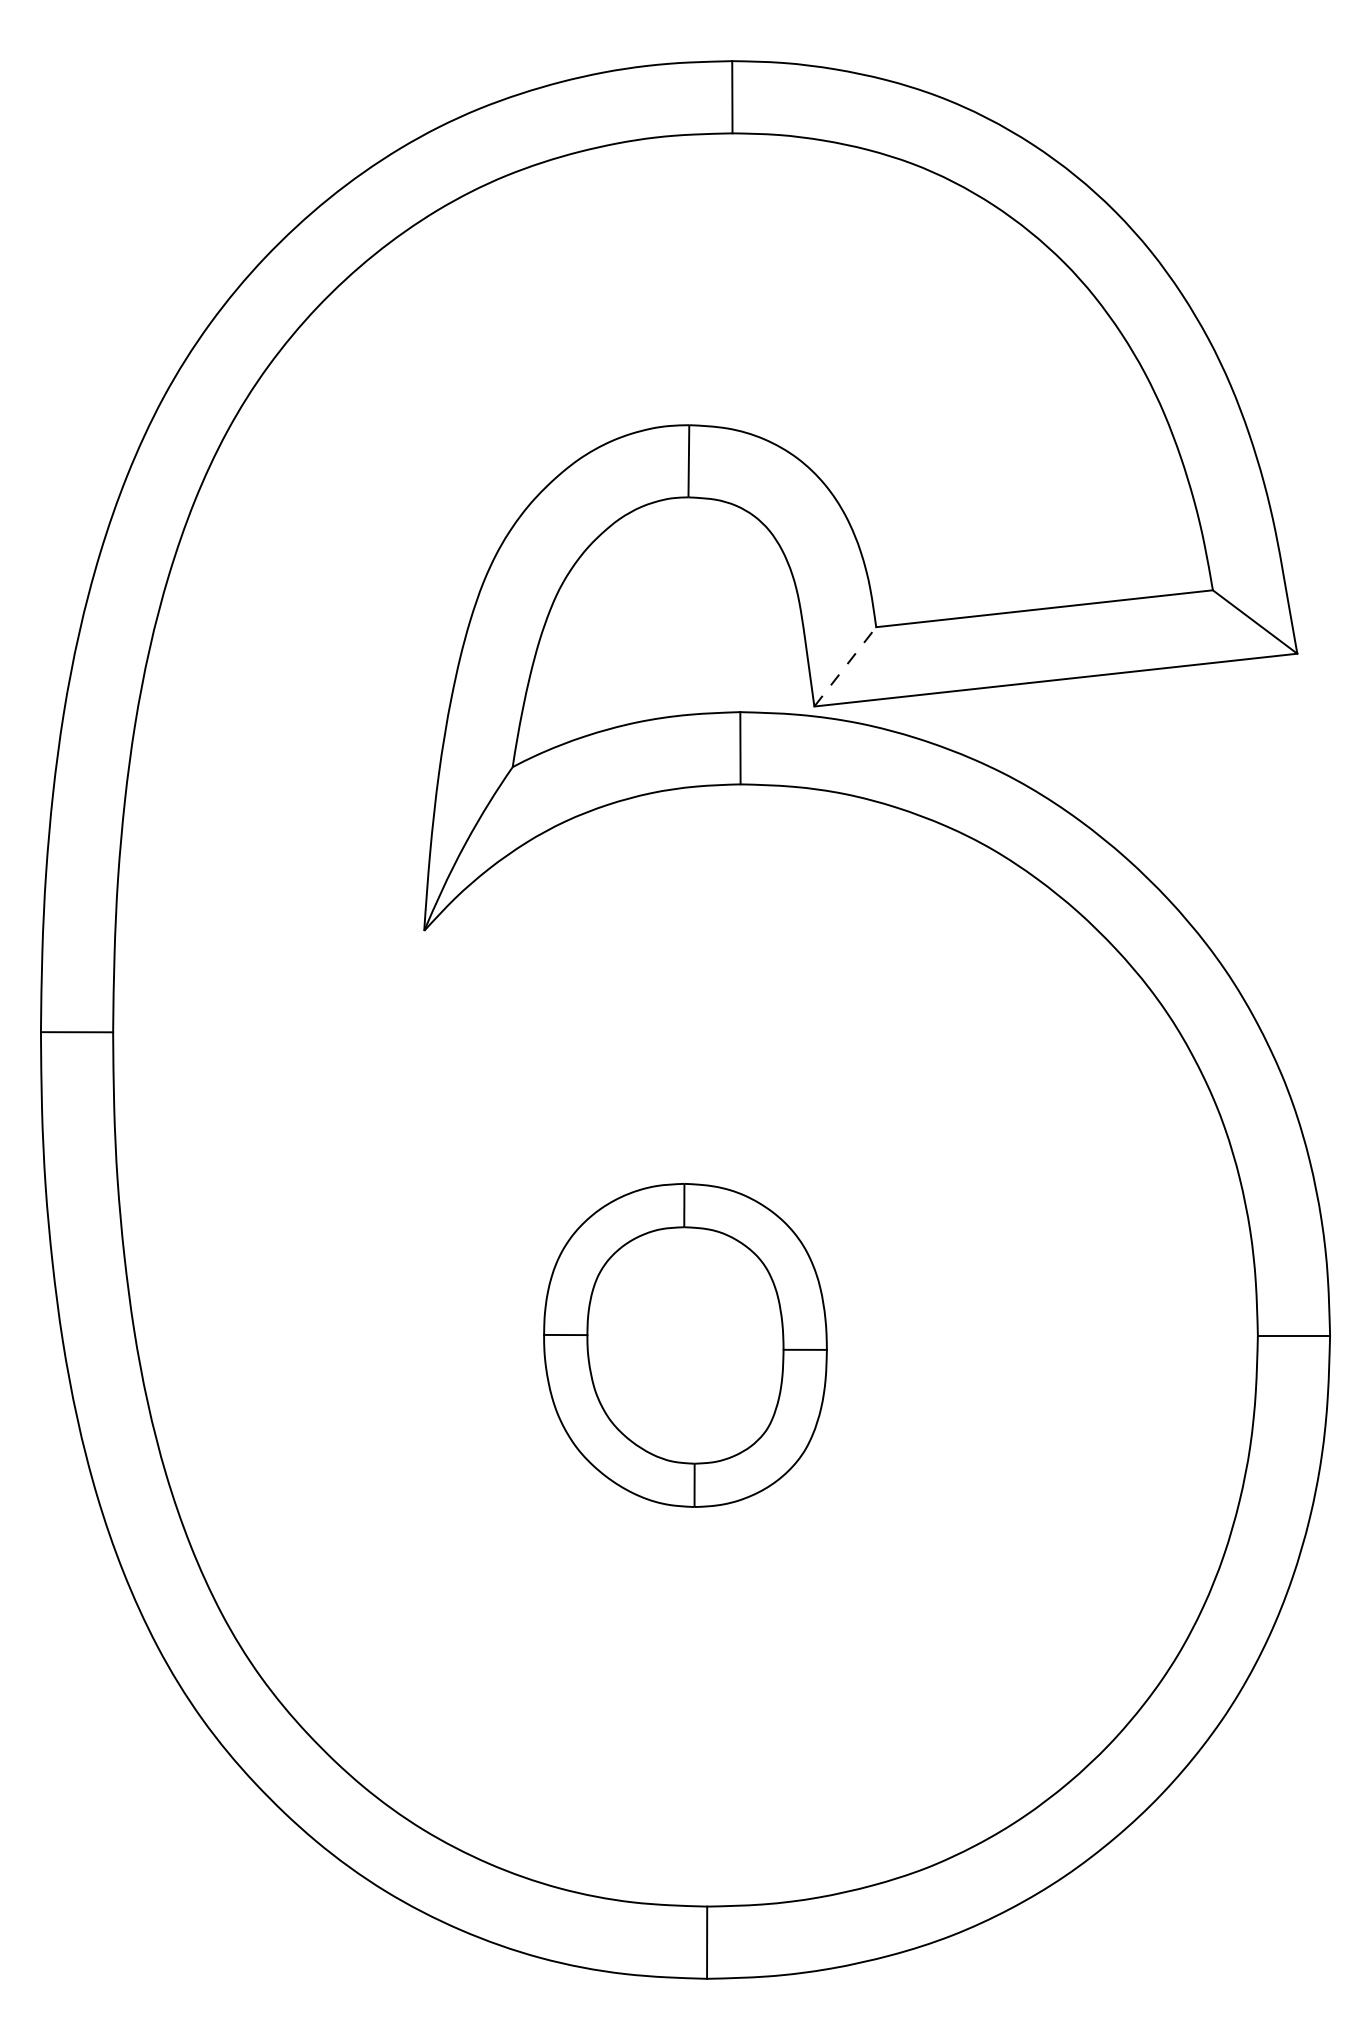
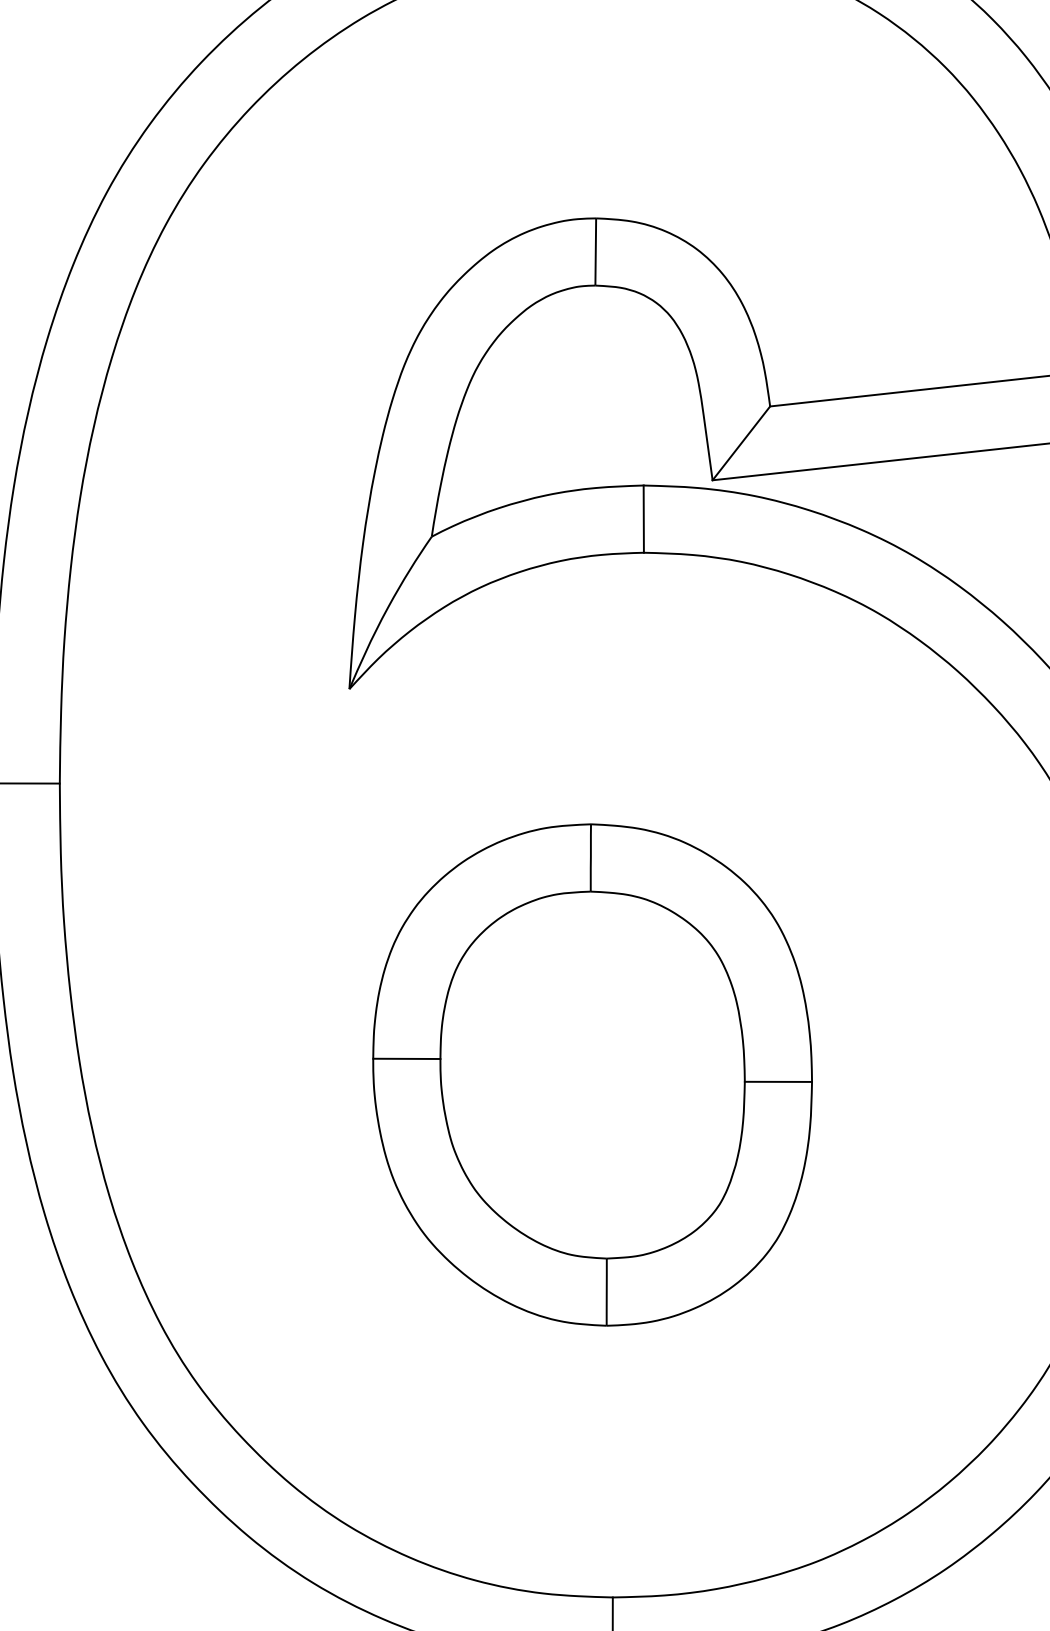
line: (845, 666) -> (741, 443), dashed -> solid
part: (685, 1345) -> (592, 1075), size x1.67

